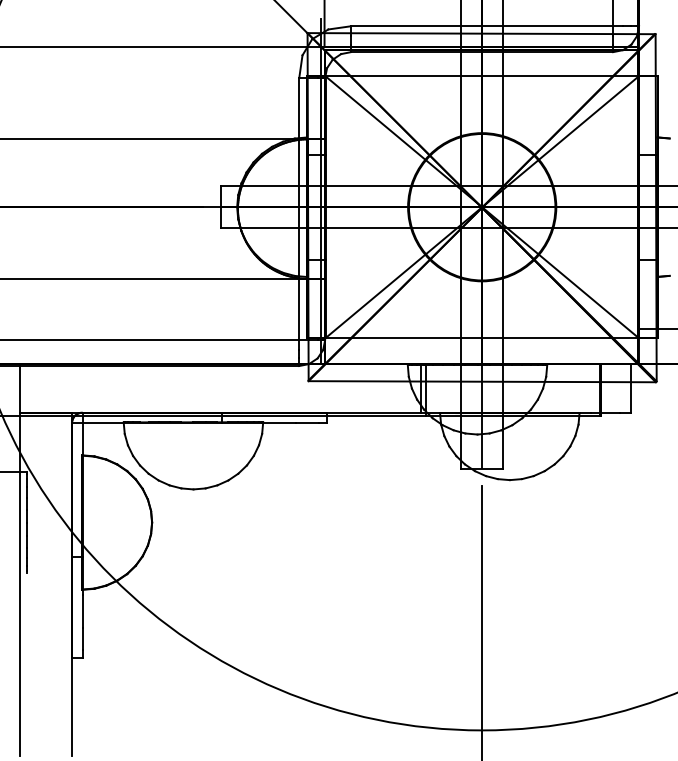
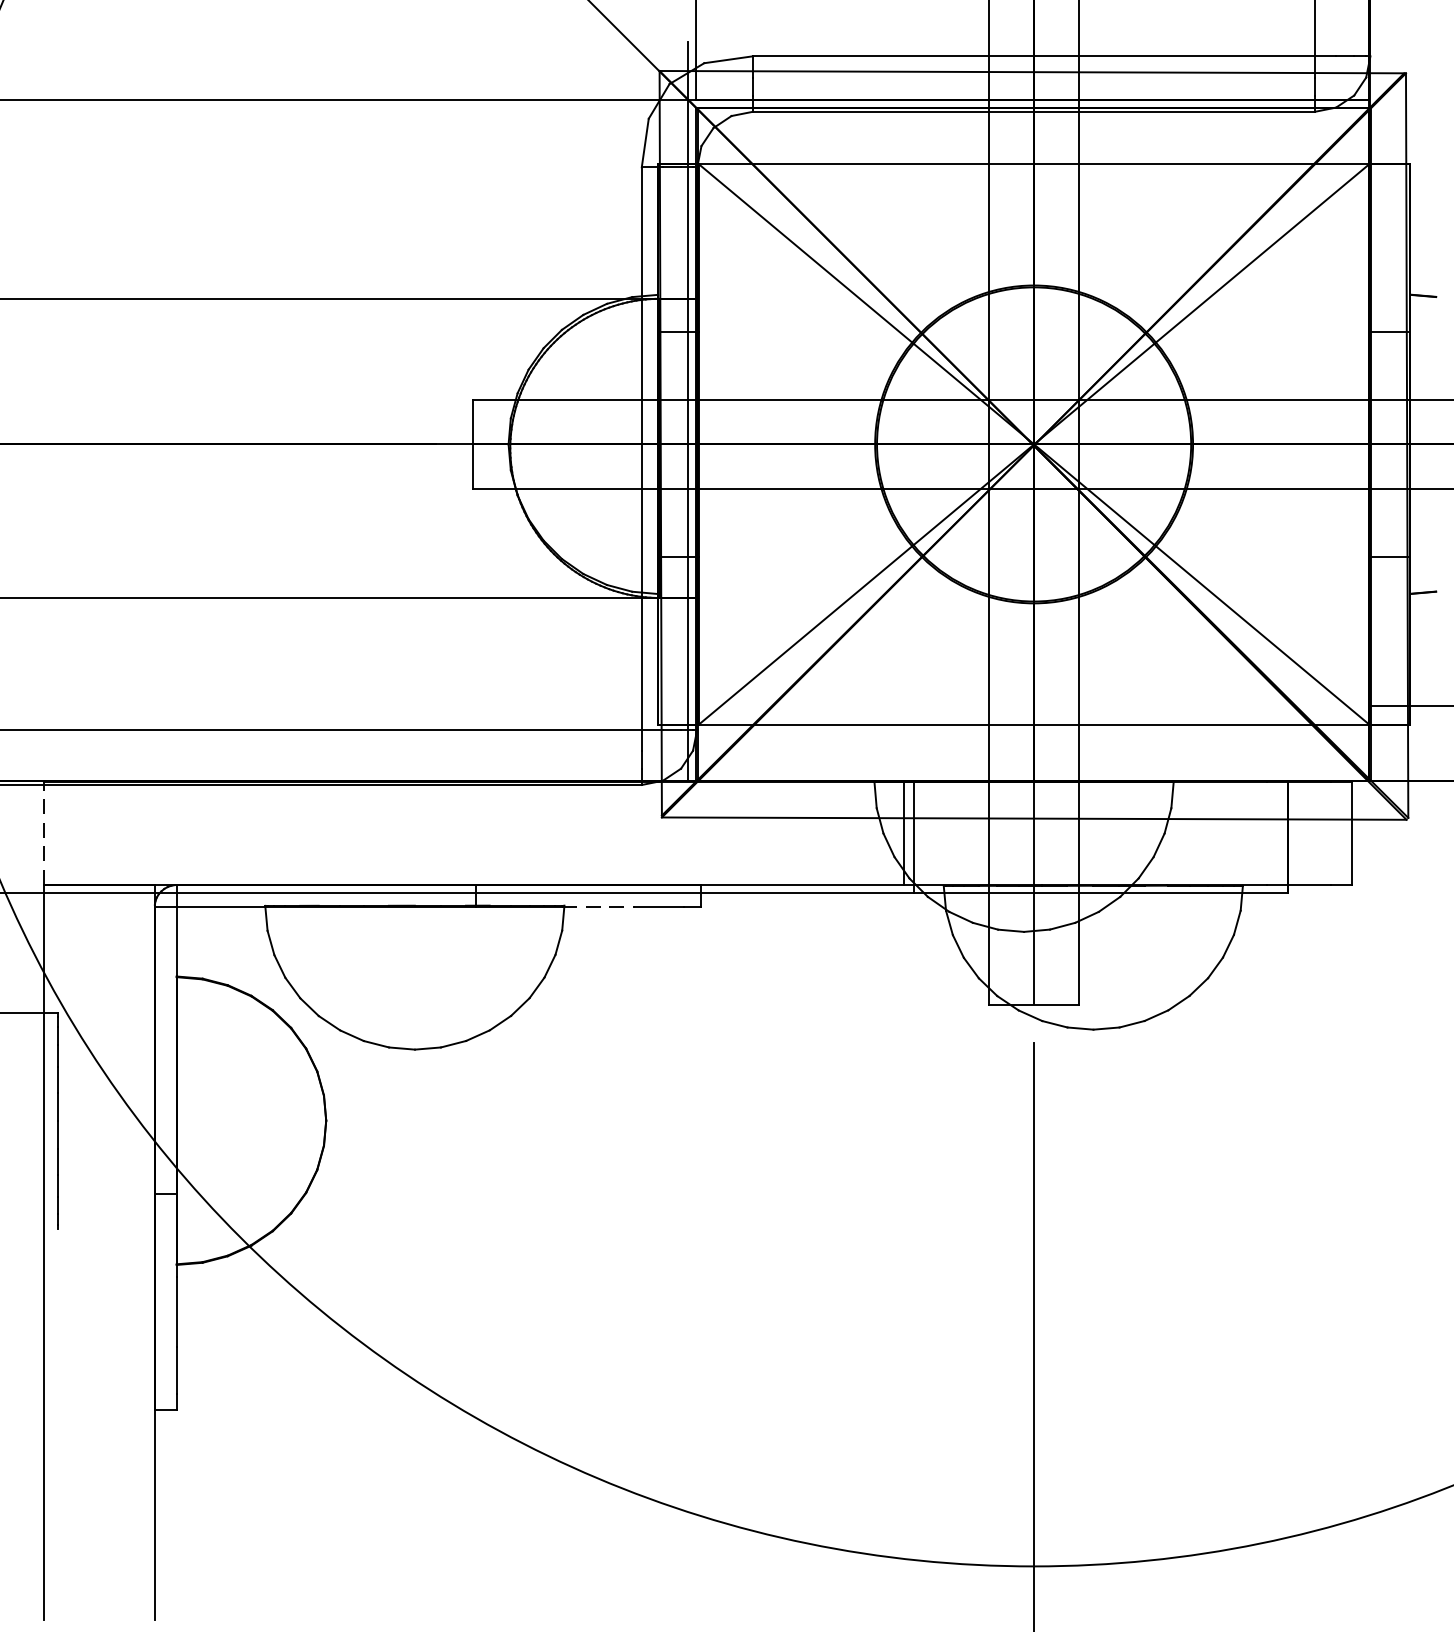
line: (20, 388) -> (43, 833), solid -> dashed
line: (279, 422) -> (599, 906), solid -> dashed

